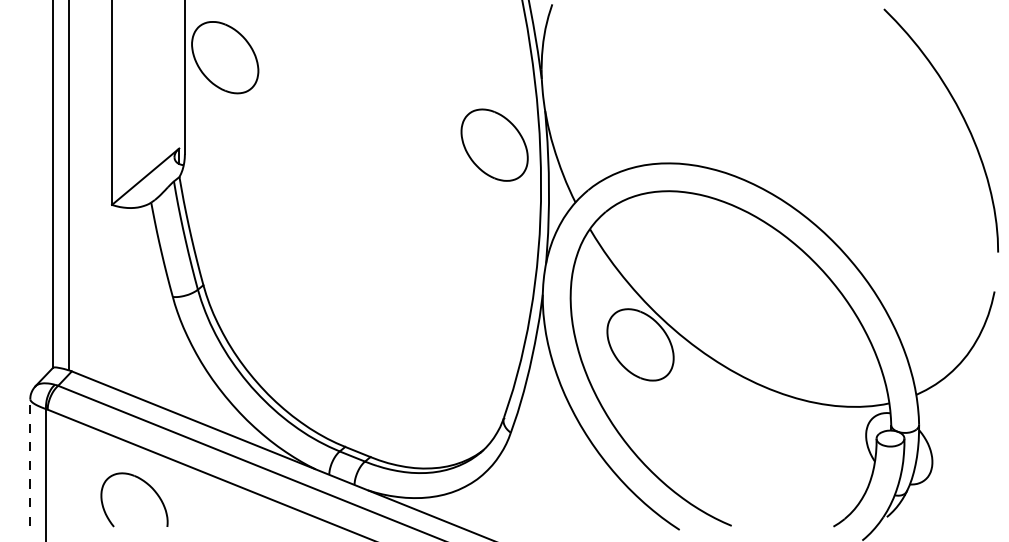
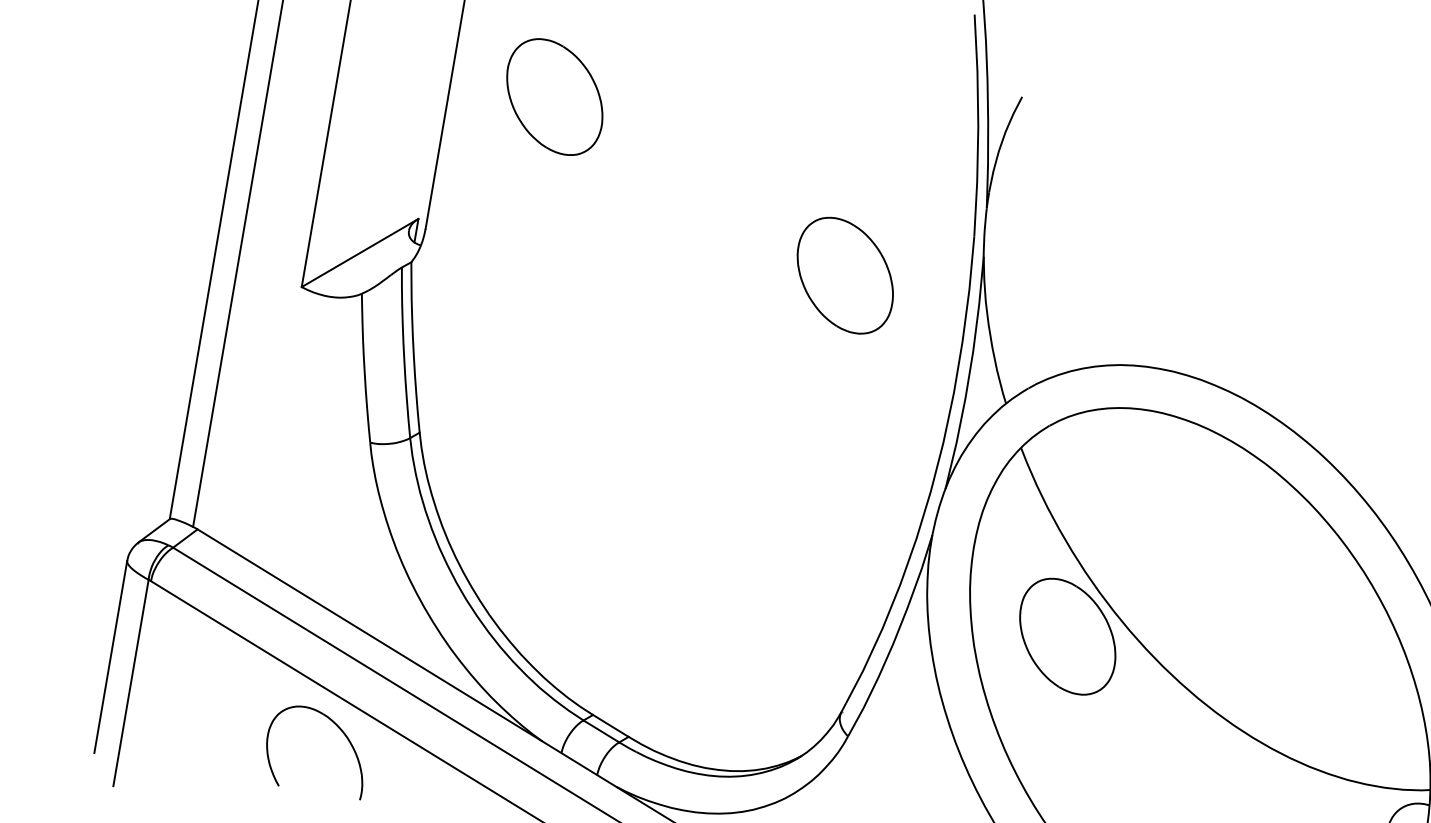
part: (225, 57) -> (555, 96), moved
part: (494, 144) -> (845, 274), moved
line: (30, 462) -> (111, 656), dashed -> solid
part: (147, 485) -> (340, 732), moved

